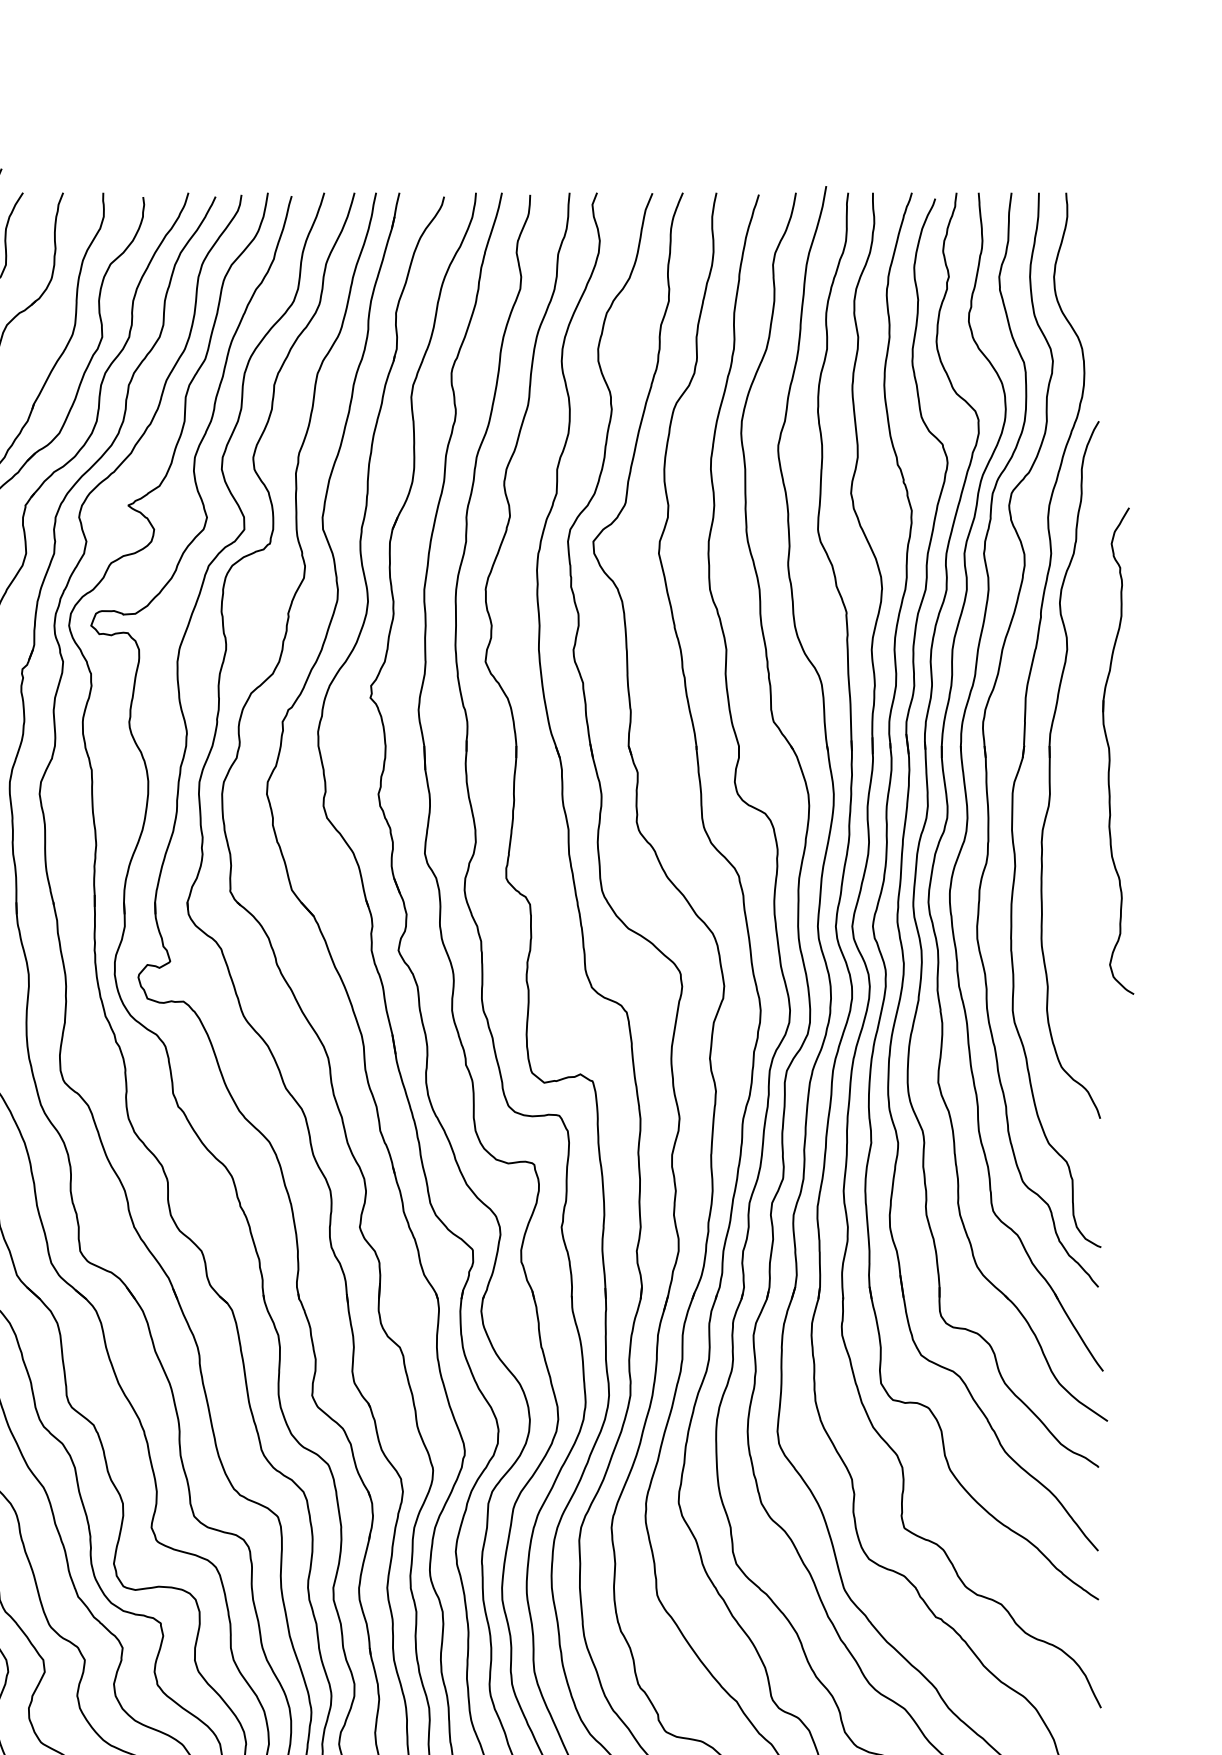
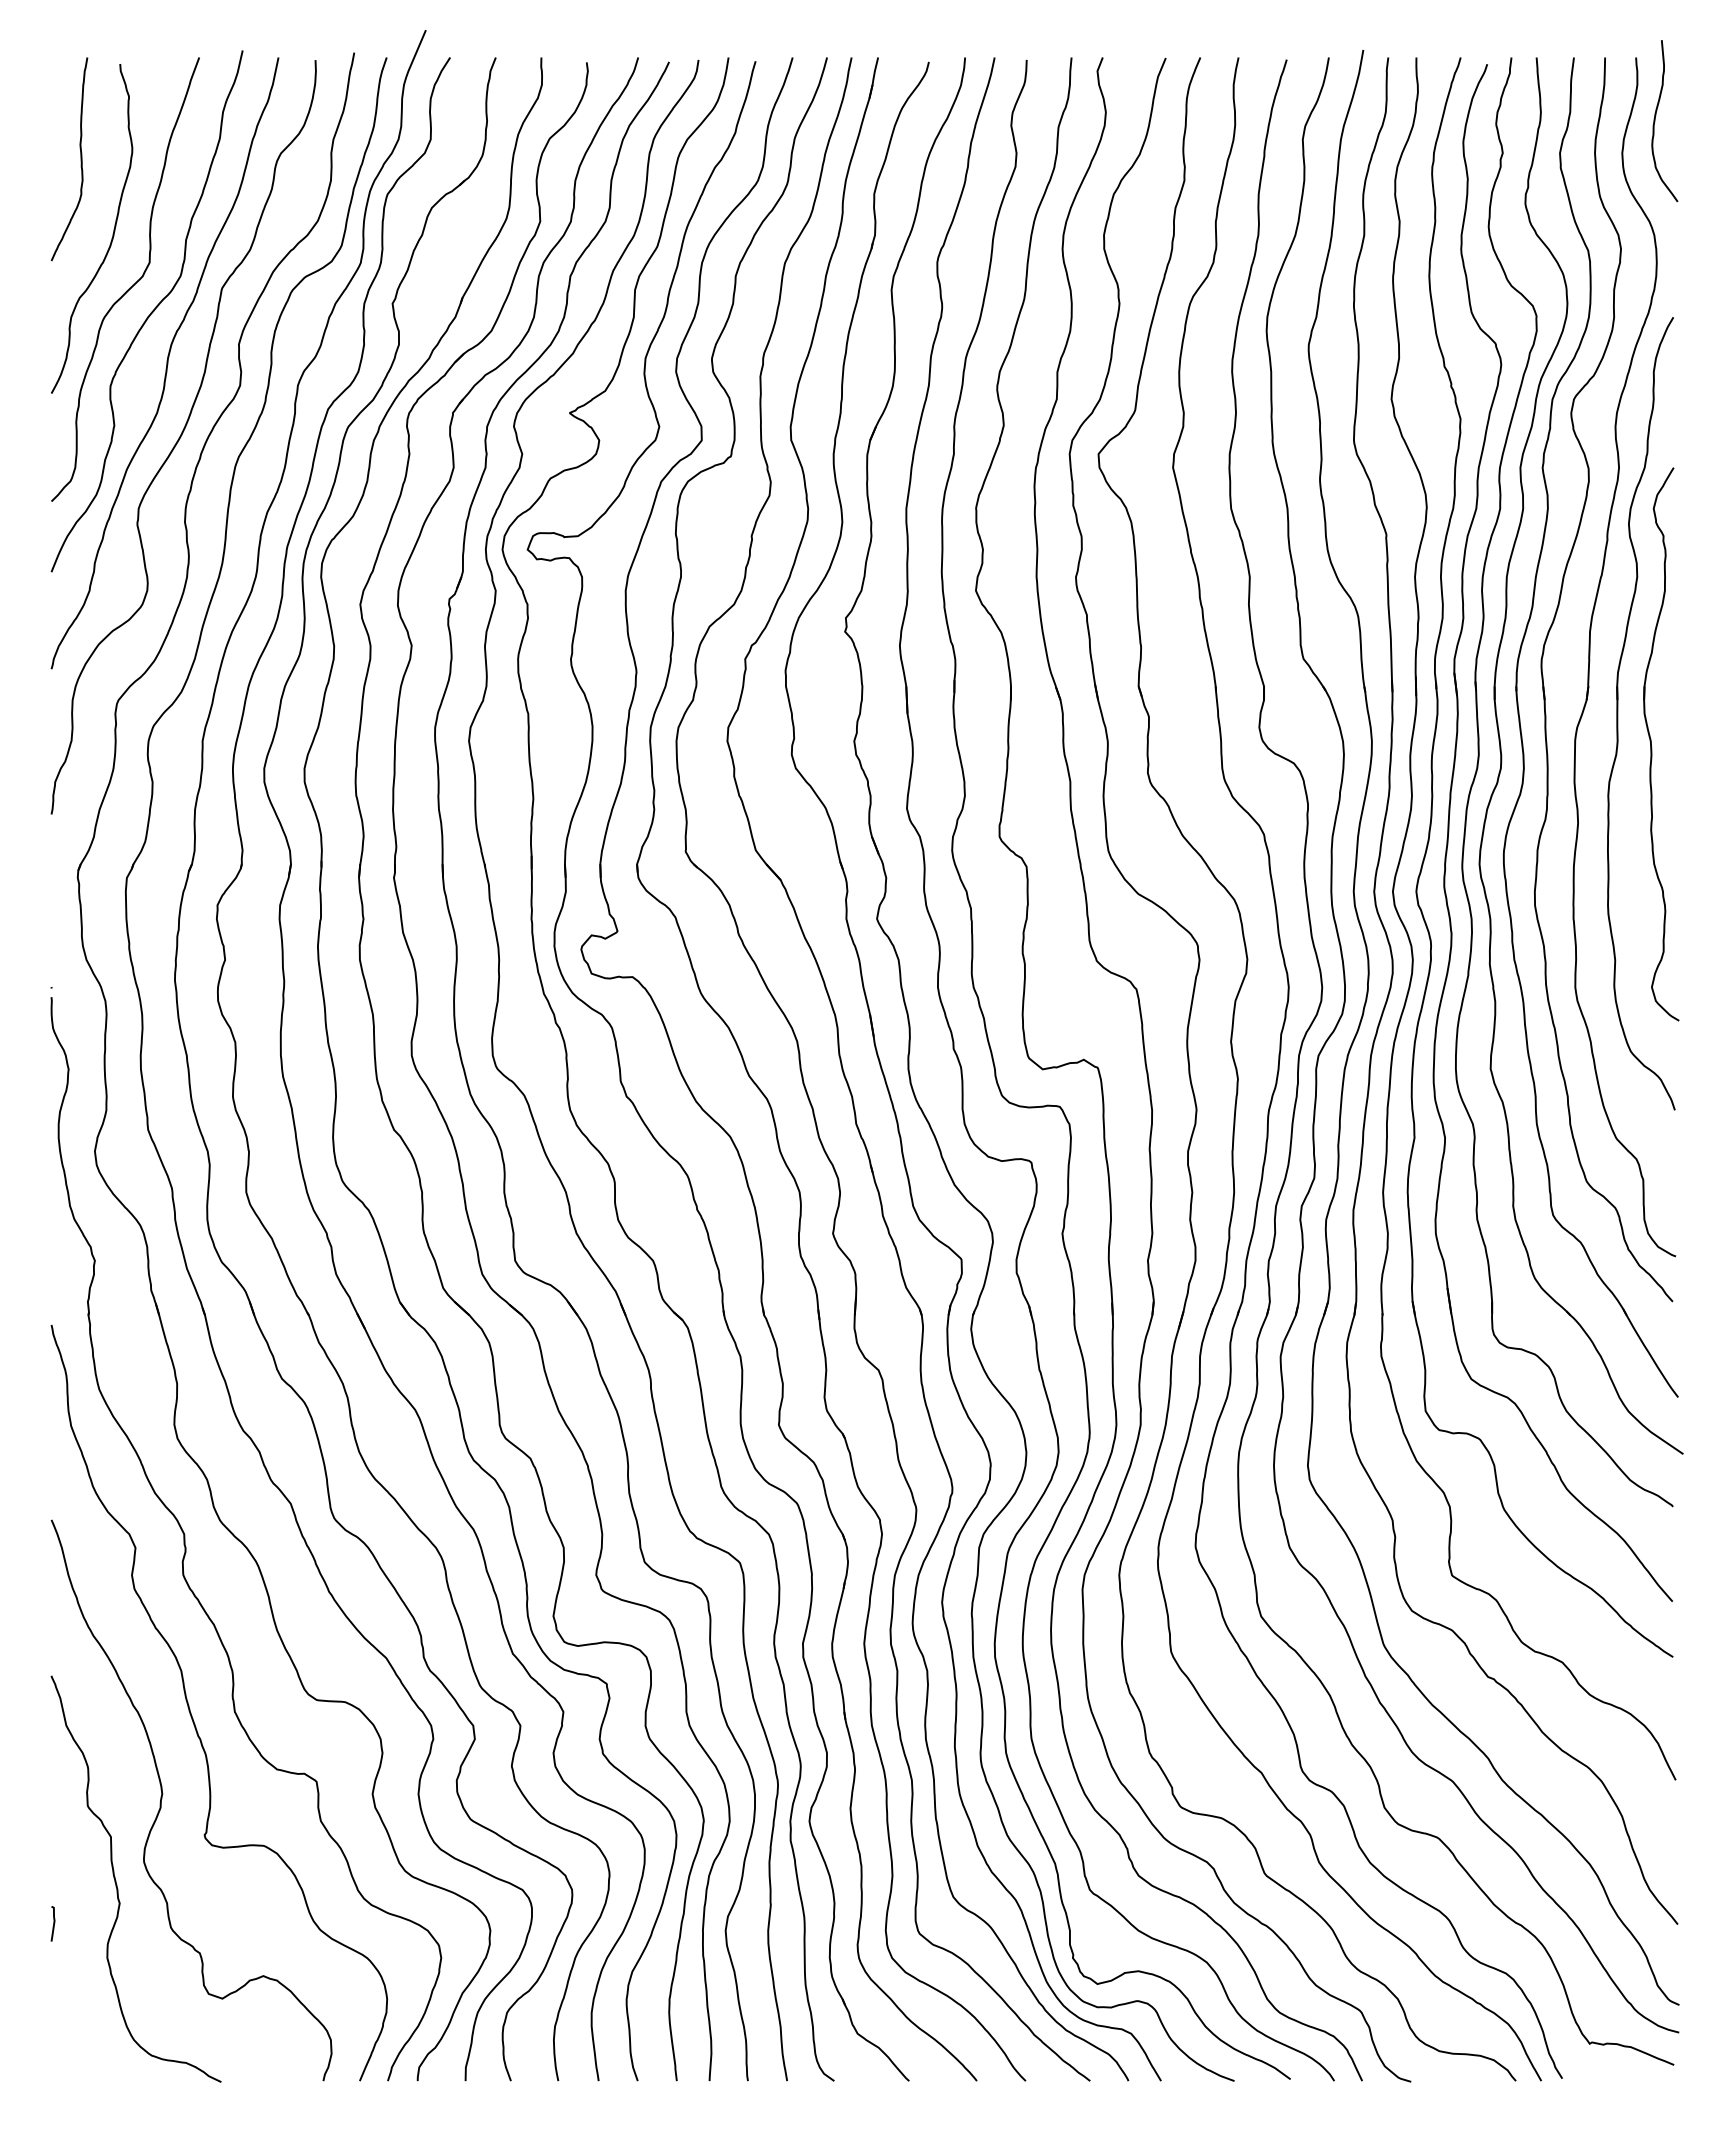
curve: (1083, 249) -> (1655, 121), added
part: (1110, 753) -> (1652, 747), moved

